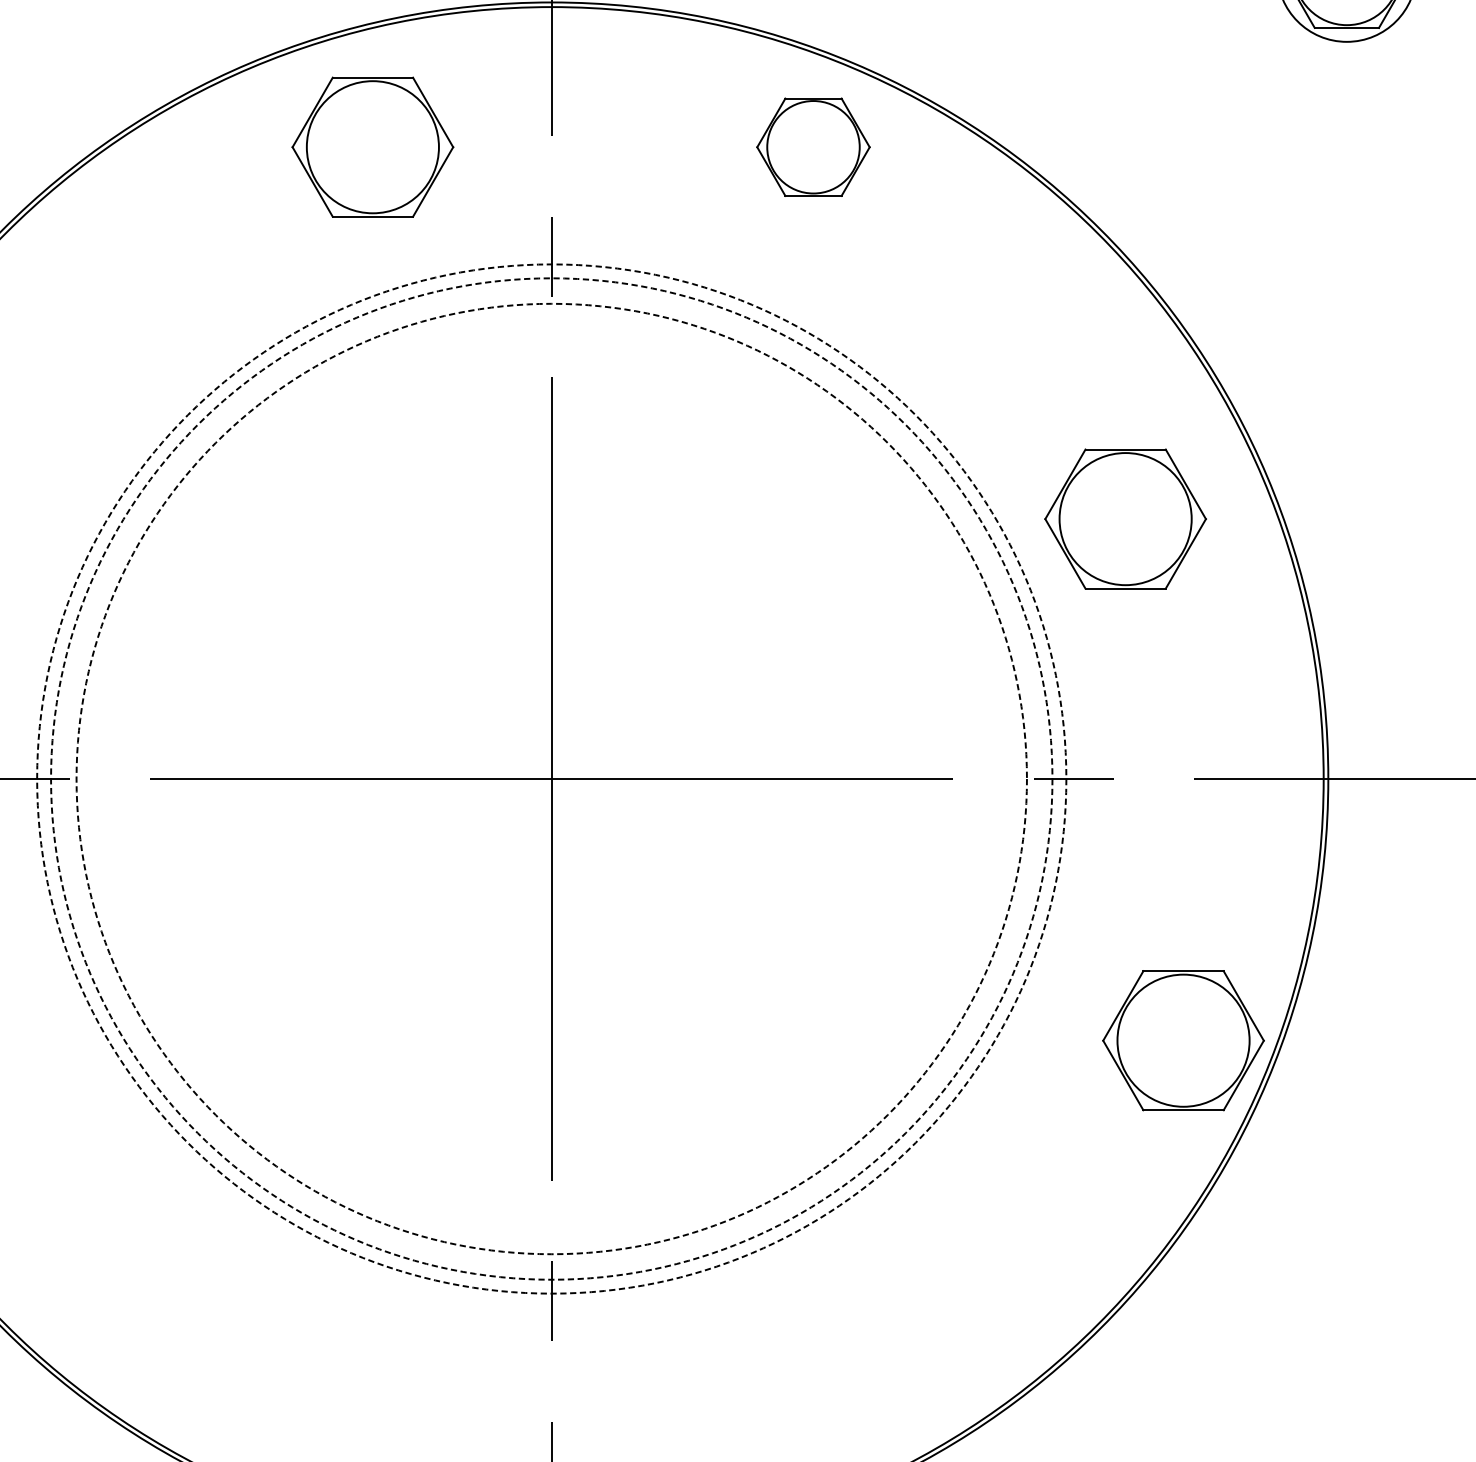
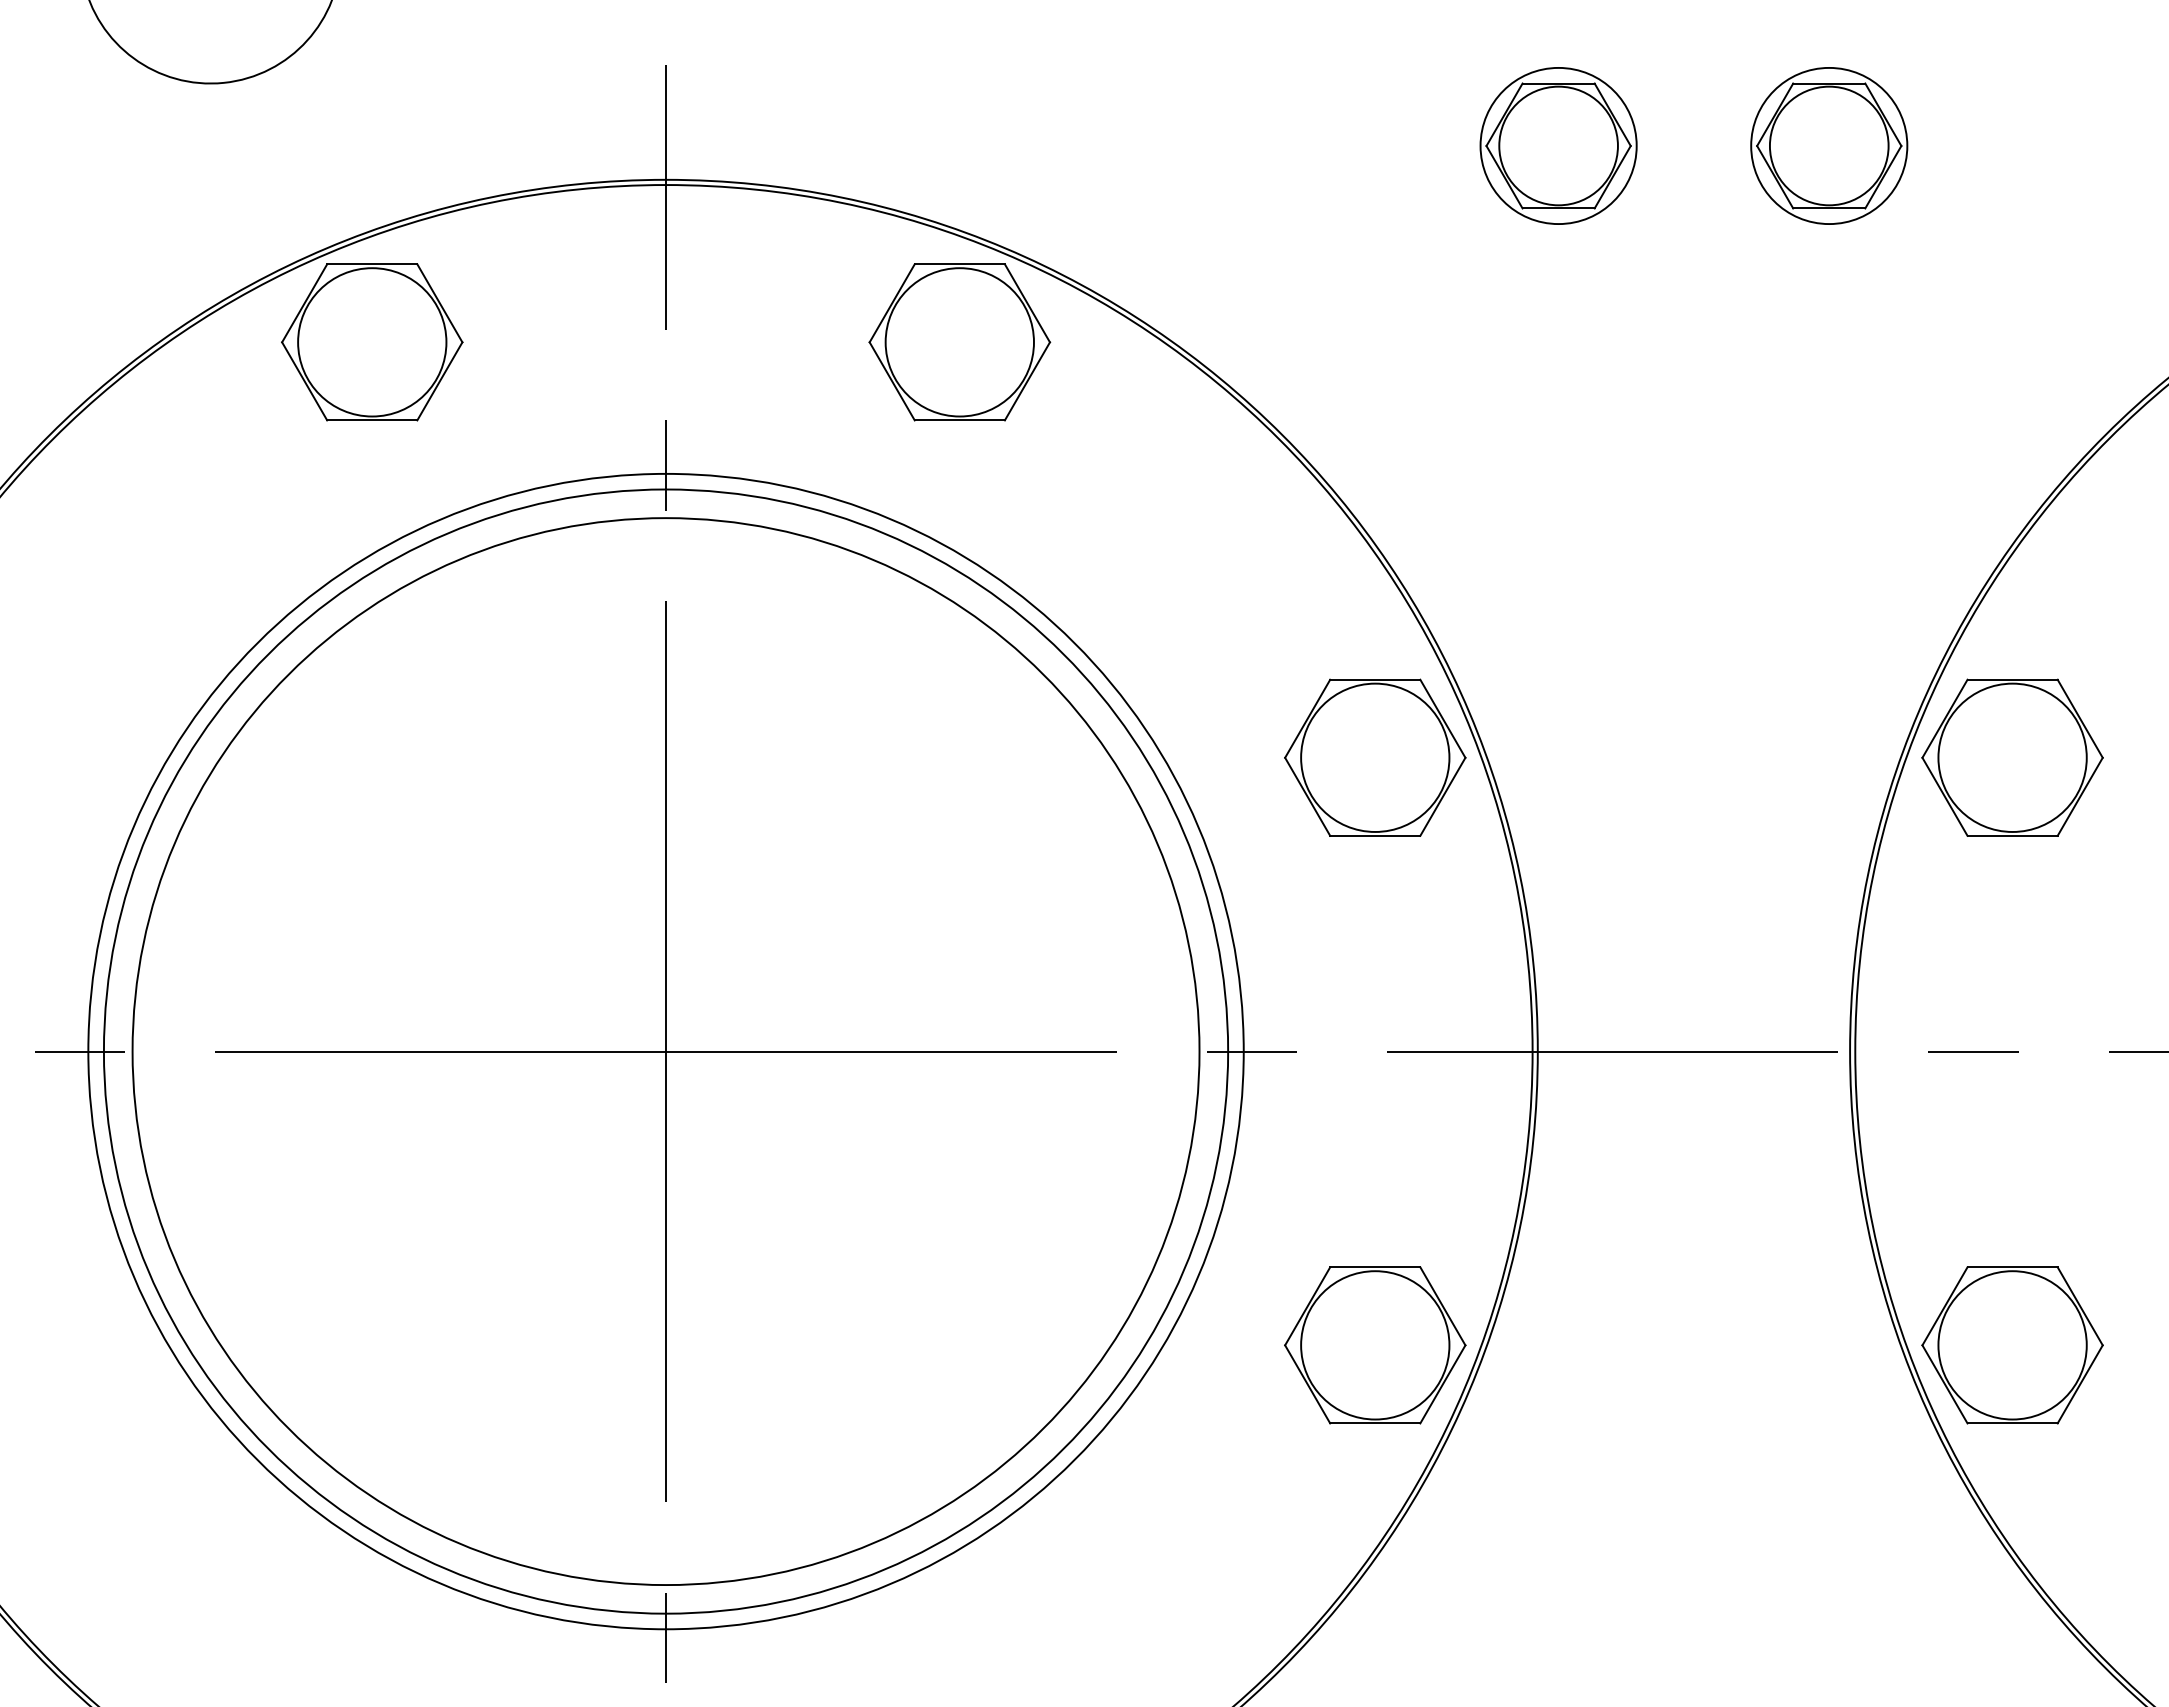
part: (373, 147) -> (372, 342), moved
part: (813, 147) -> (959, 342), size x1.43
part: (1125, 518) -> (1375, 757), moved
circle: (551, 778) -> (665, 1051), dashed -> solid
circle: (551, 778) -> (665, 1051), dashed -> solid
circle: (551, 778) -> (665, 1051), dashed -> solid

